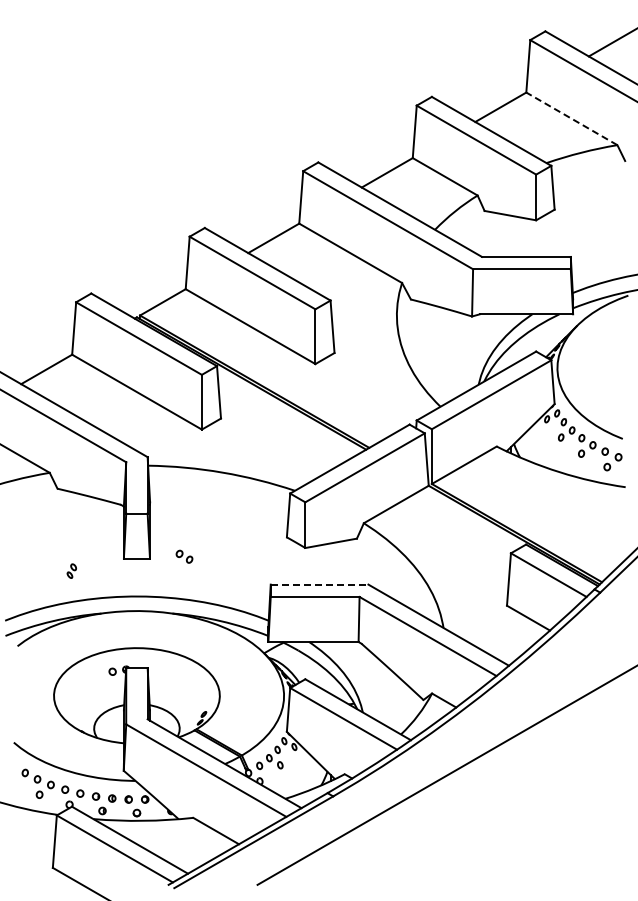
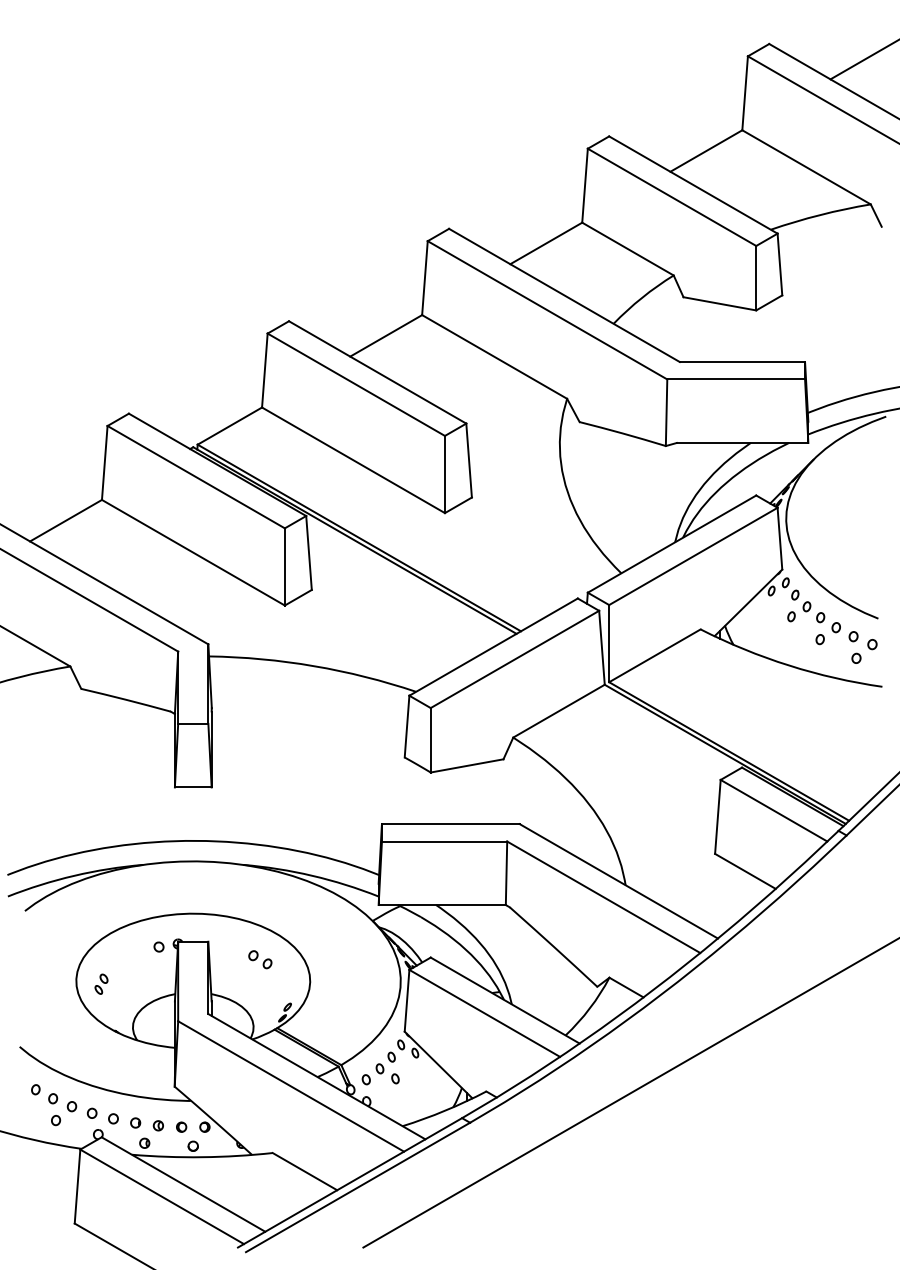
line: (571, 118) -> (806, 166), dashed -> solid
part: (184, 556) -> (260, 959), moved
part: (71, 570) -> (101, 983), moved
line: (319, 584) -> (450, 823), dashed -> solid

